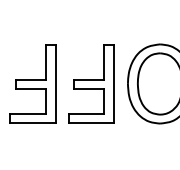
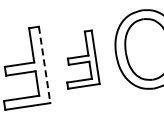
line: (55, 83) -> (44, 64), solid -> dashed
part: (91, 83) -> (80, 59), size x0.7

